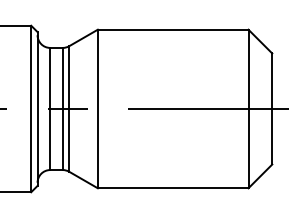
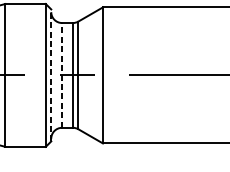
line: (50, 108) -> (62, 75), solid -> dashed
line: (37, 109) -> (51, 75), solid -> dashed

